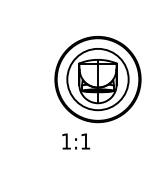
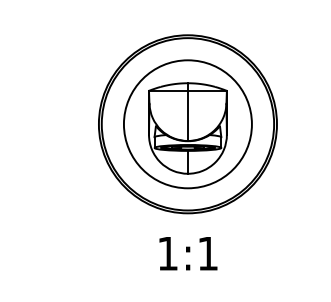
text: (76, 141) -> (188, 253), moved

